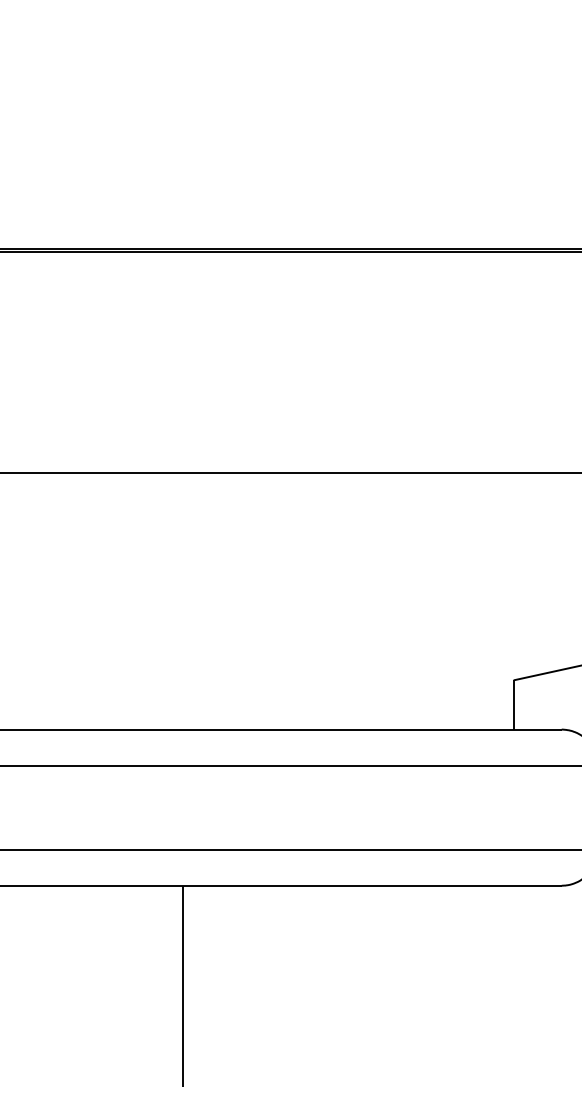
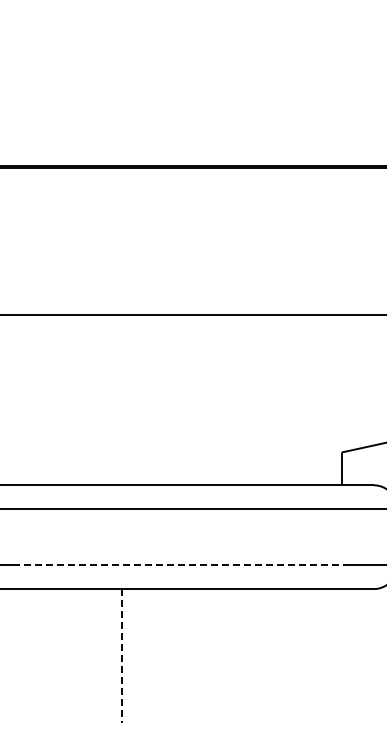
line: (272, 850) -> (181, 565), solid -> dashed
line: (182, 985) -> (121, 655), solid -> dashed

